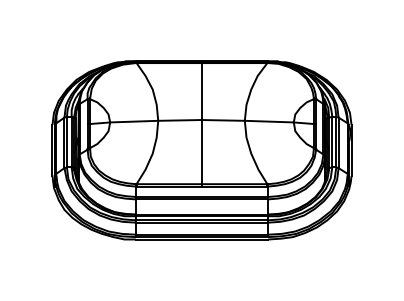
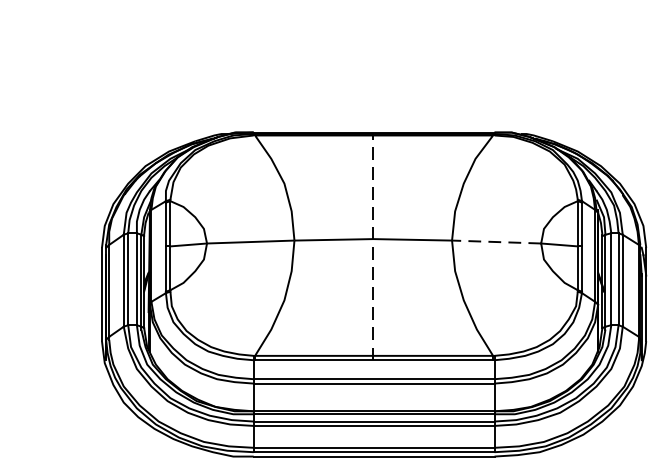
line: (268, 121) -> (495, 241), solid -> dashed
line: (201, 123) -> (373, 245), solid -> dashed

